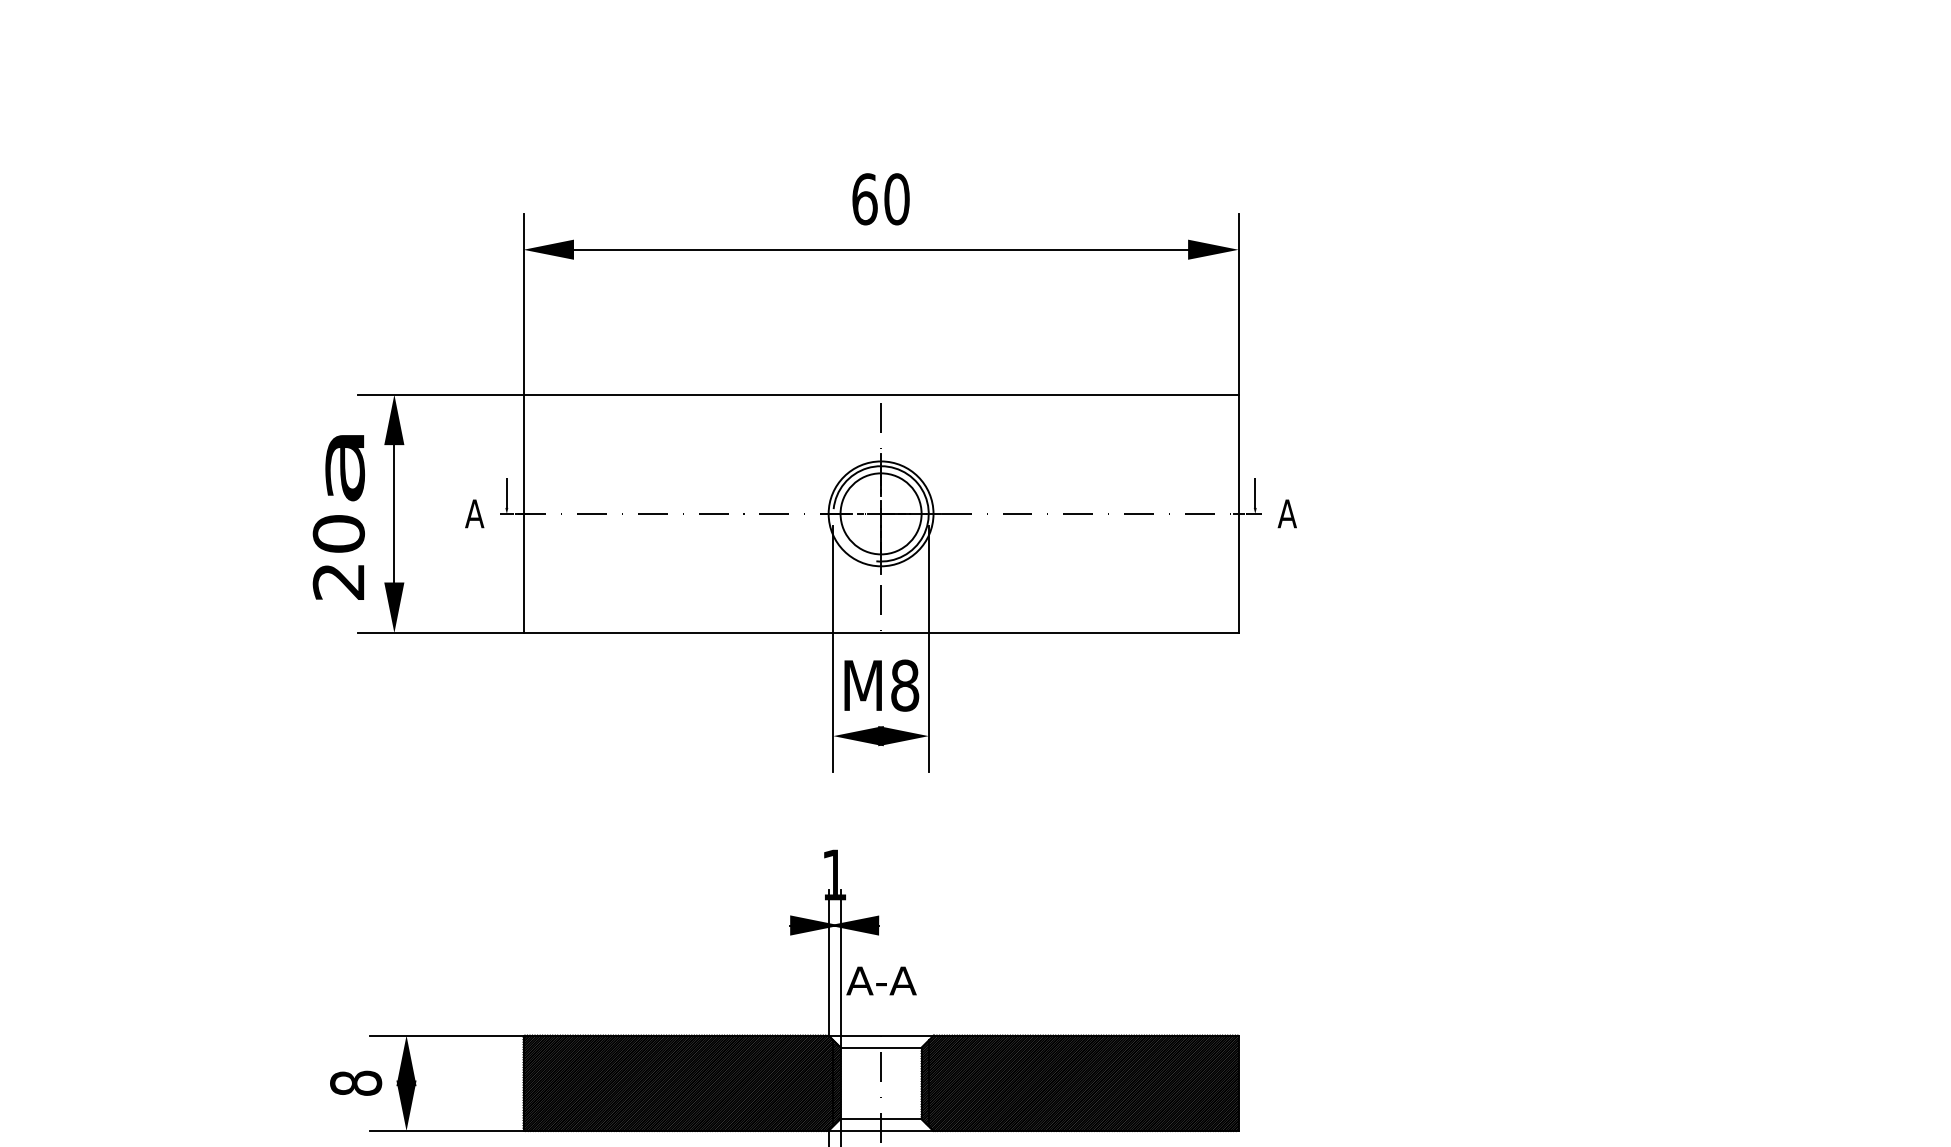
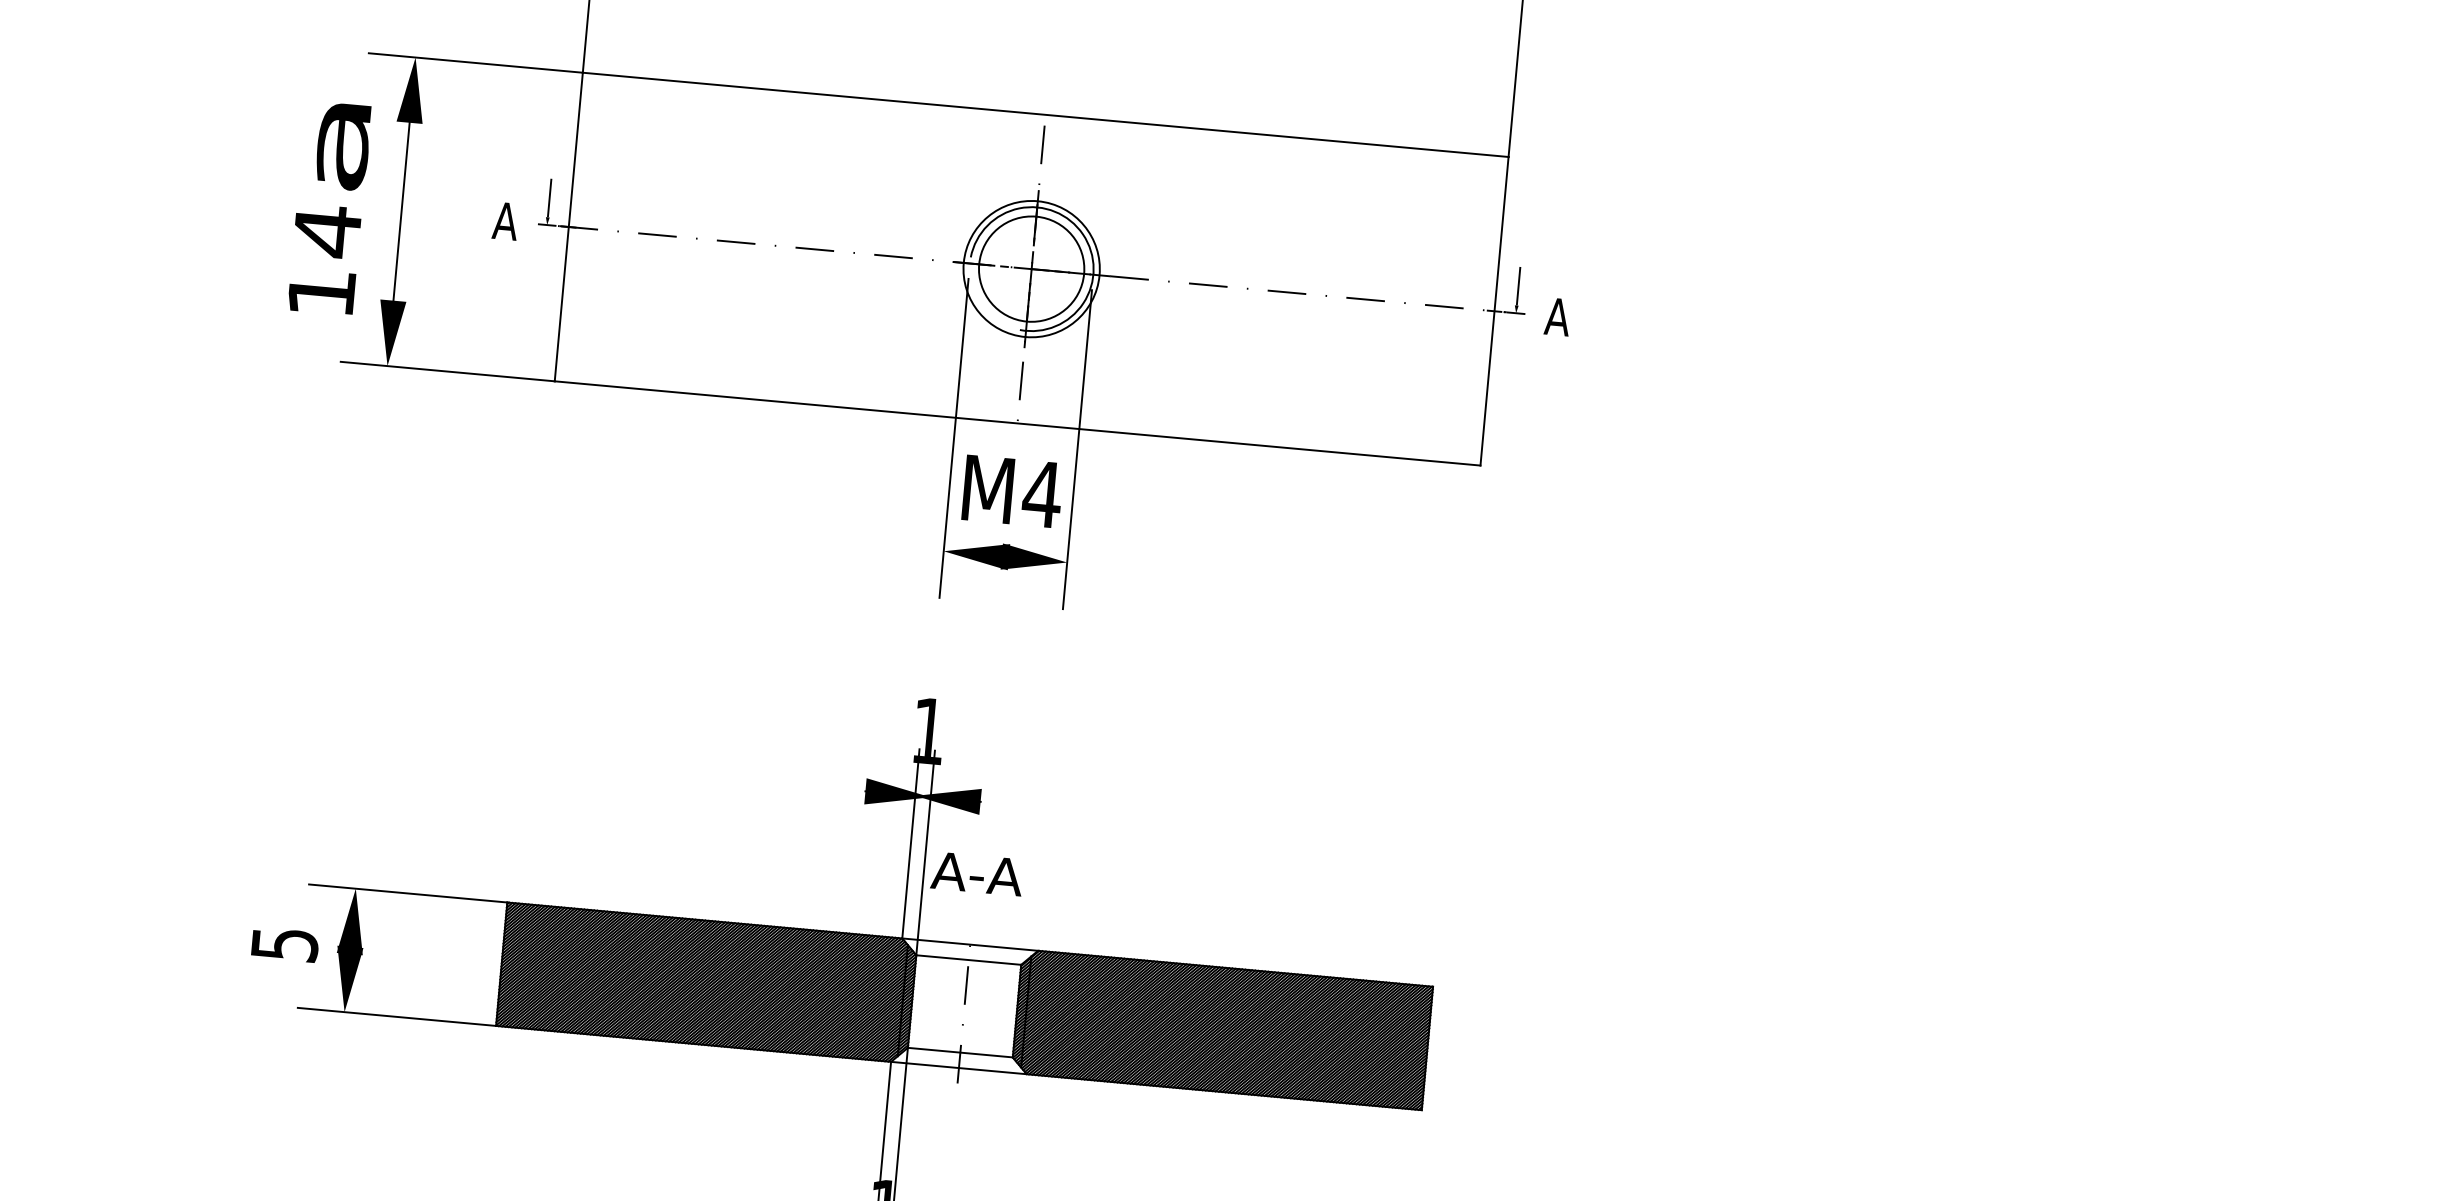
text: (338, 556) -> (324, 260), 20 -> 14
text: (904, 685) -> (1041, 494), M8 -> M4
text: (356, 1082) -> (285, 943), 8 -> 5

